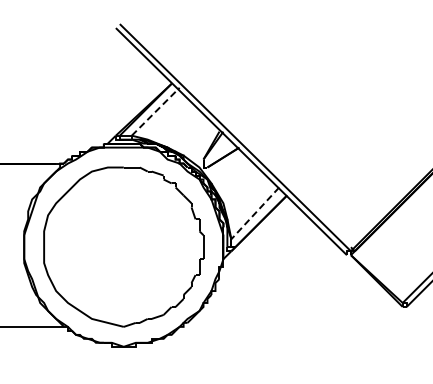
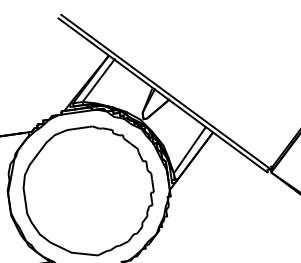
line: (155, 111) -> (98, 79), dashed -> solid
line: (254, 213) -> (189, 150), dashed -> solid

